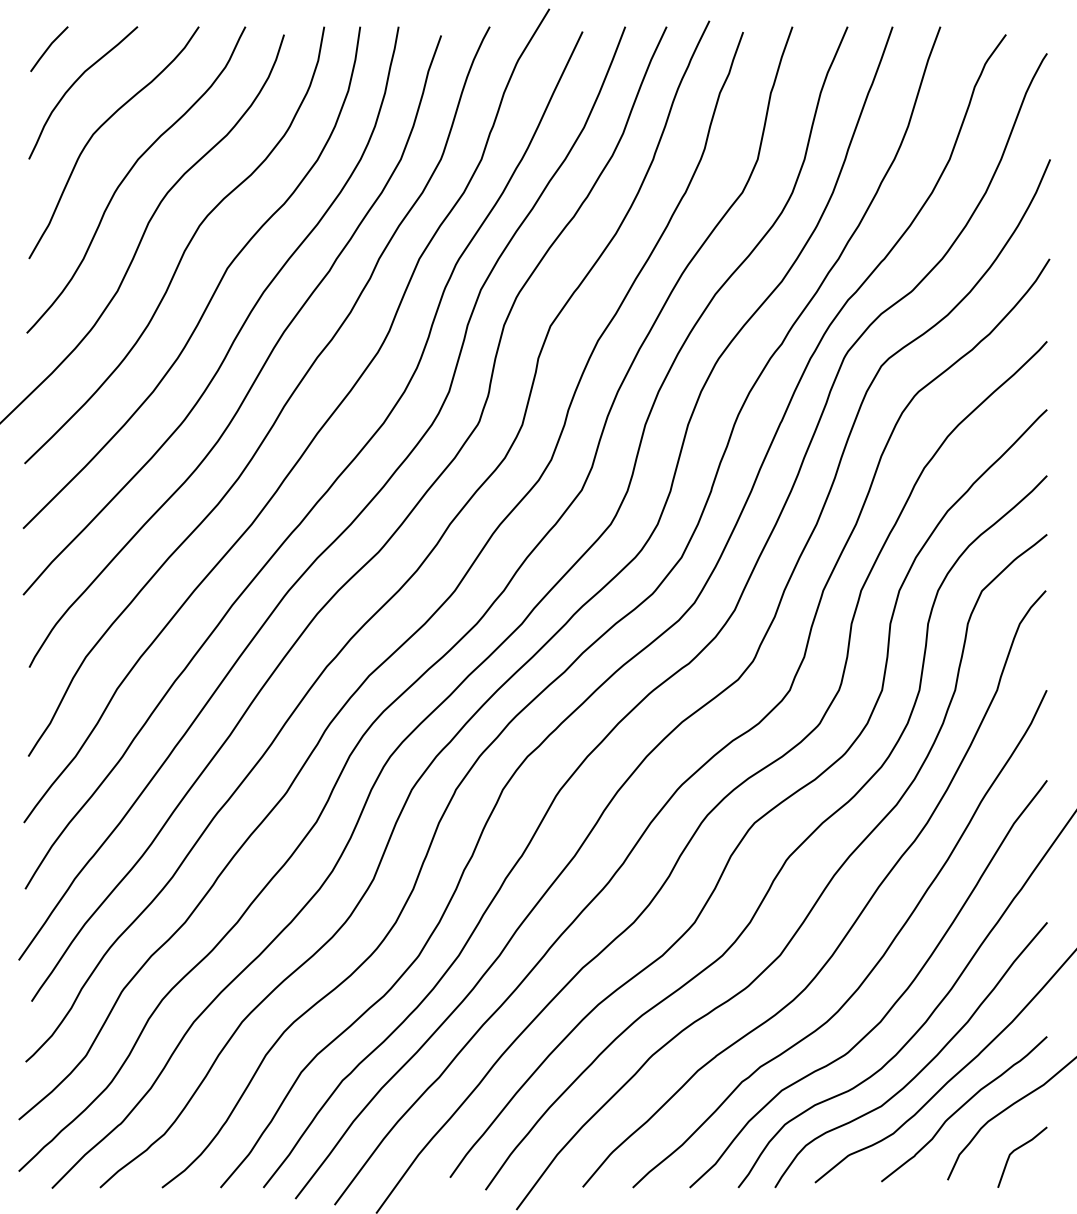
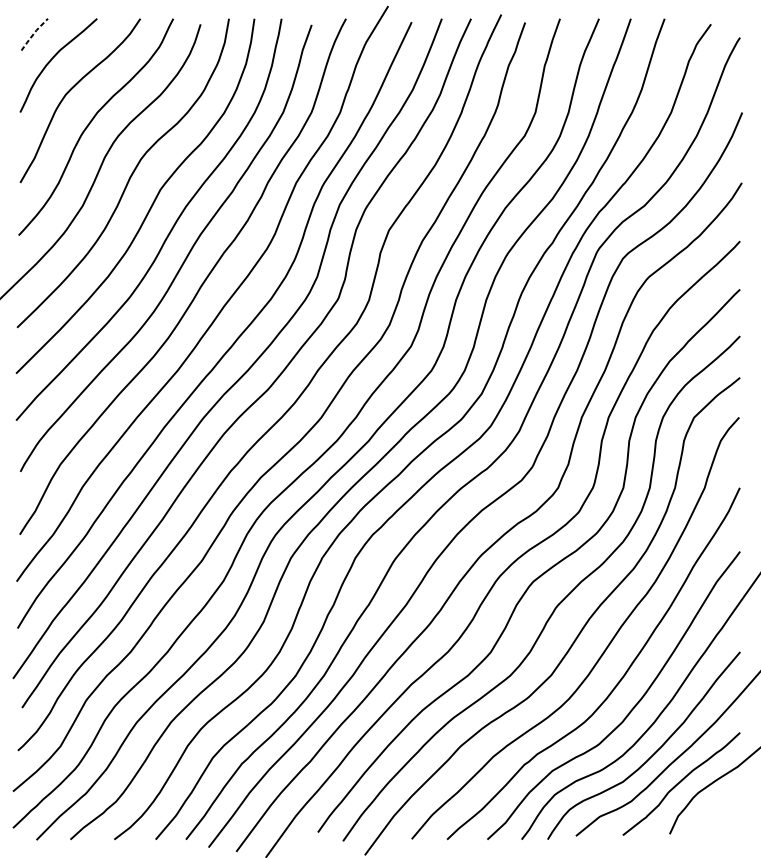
line: (48, 47) -> (34, 33), solid -> dashed
curve: (1016, 1150) -> (718, 813), removed

